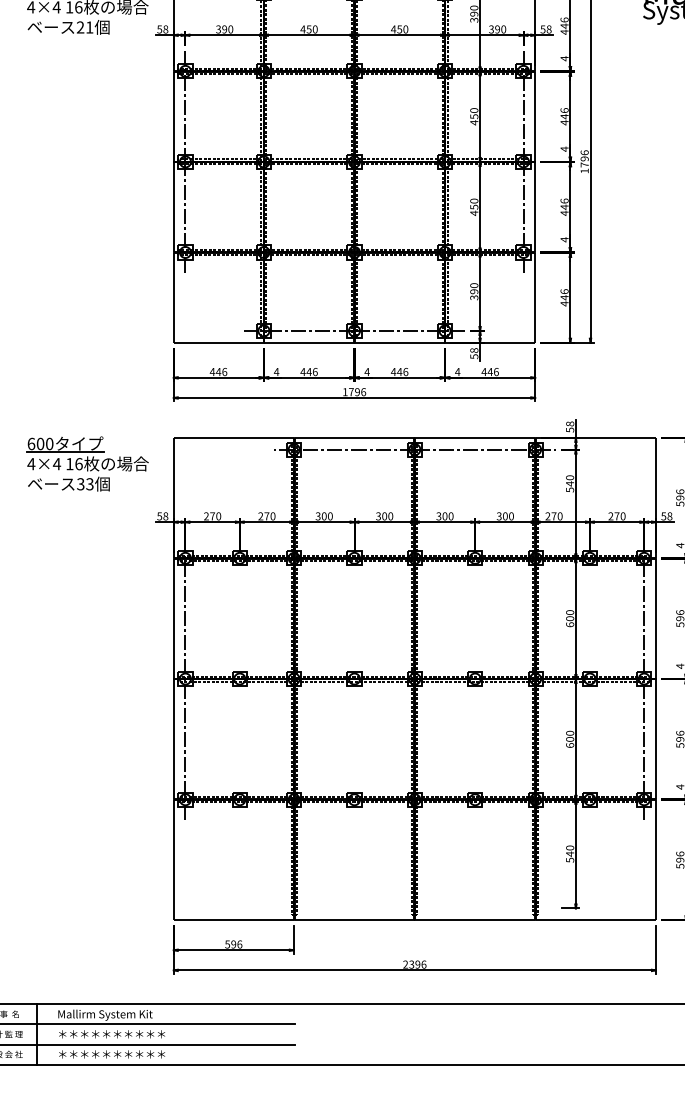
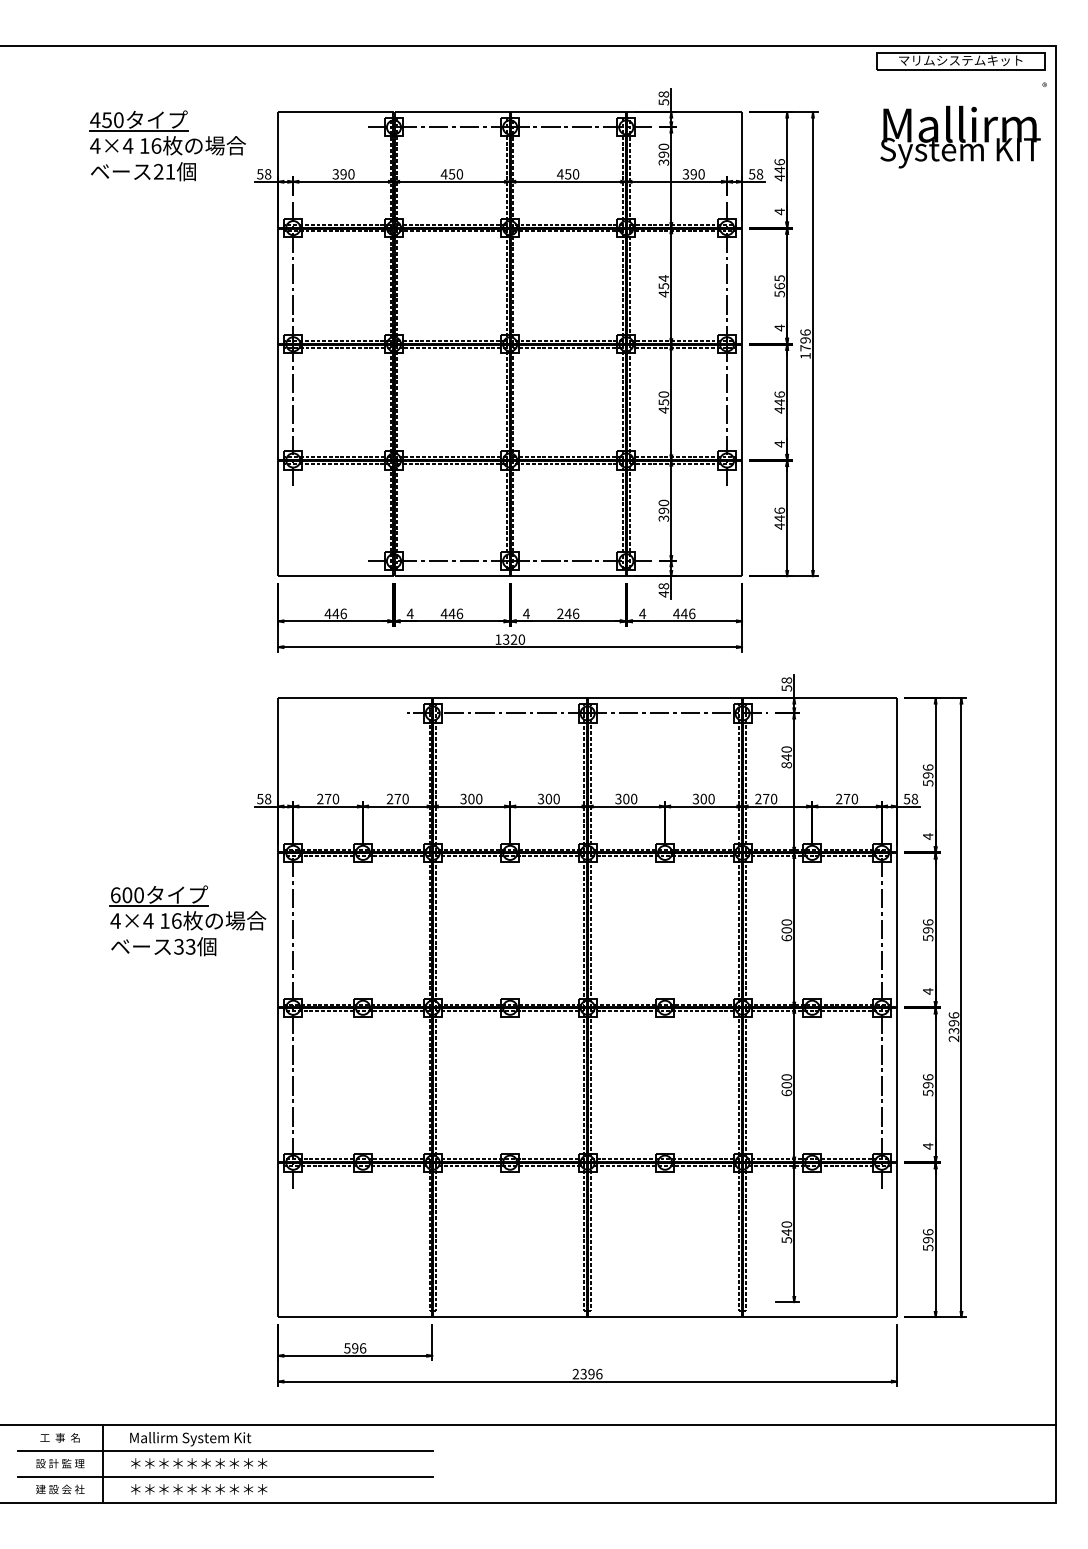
text: (473, 110) -> (663, 278), 450 -> 454
text: (564, 116) -> (779, 286), 446 -> 565
text: (473, 356) -> (663, 593), 58 -> 48
text: (392, 371) -> (559, 613), 446 -> 246
text: (357, 392) -> (514, 639), 1796 -> 1320
part: (87, 463) -> (187, 920), moved
text: (569, 490) -> (786, 765), 540 -> 840

